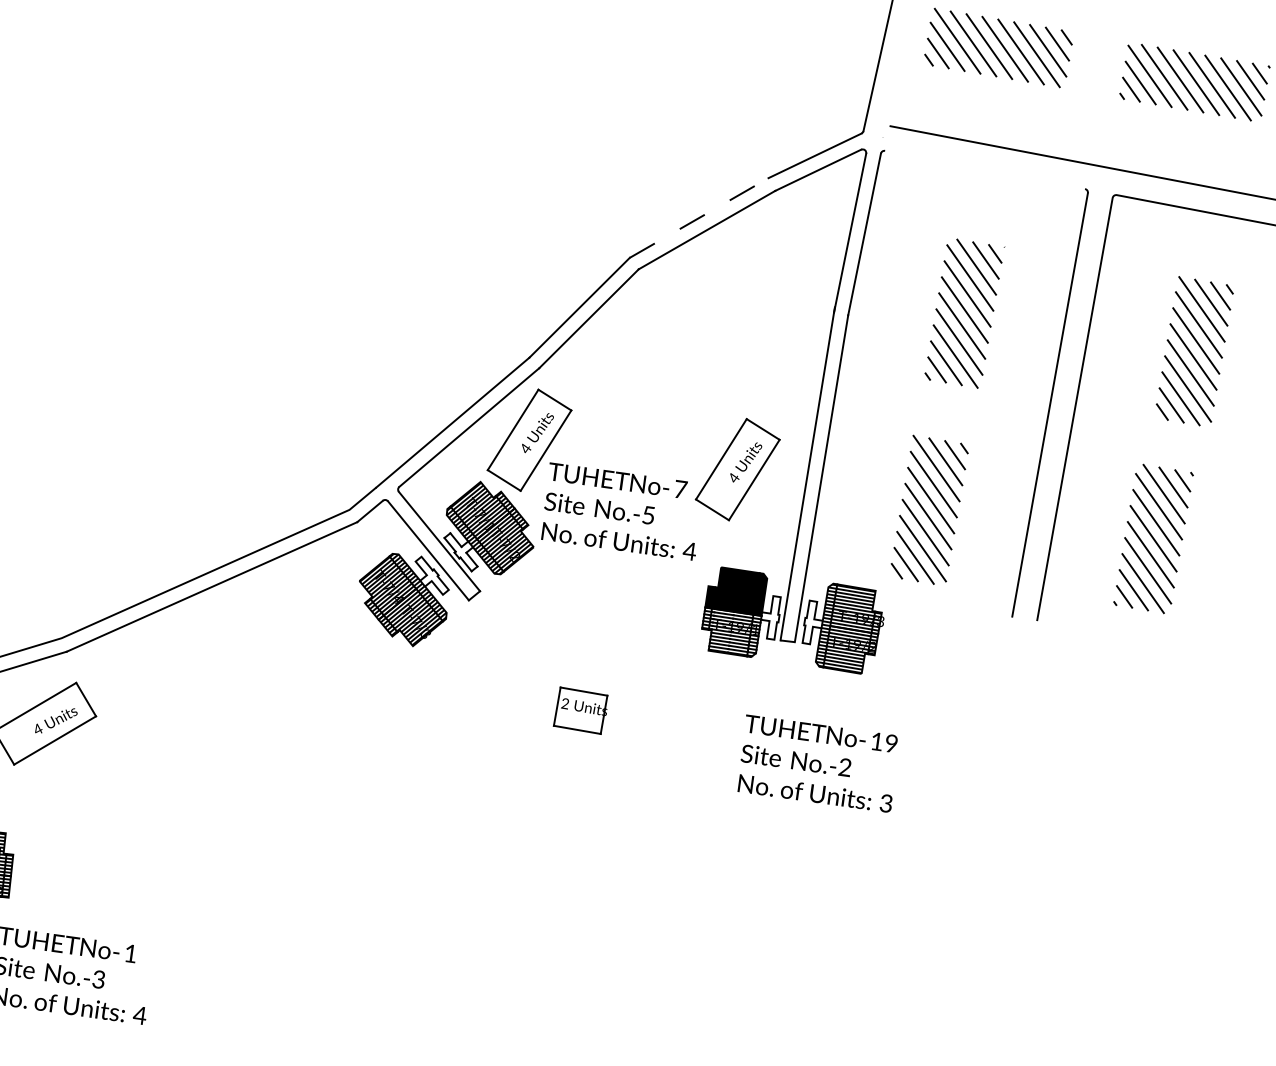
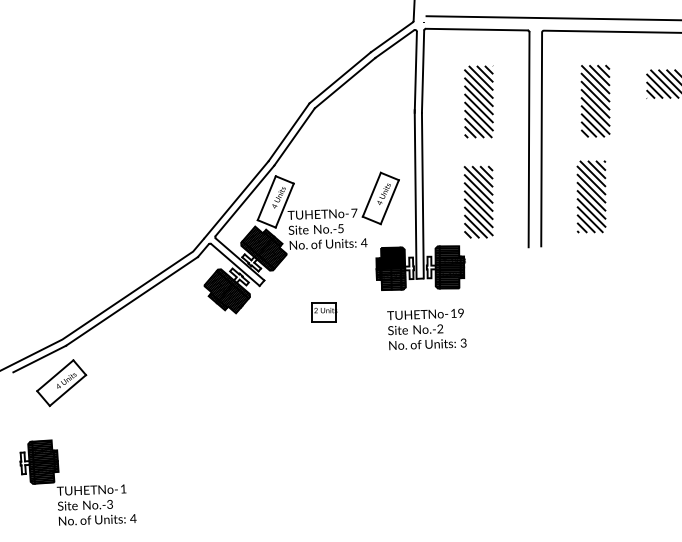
line: (984, 169) -> (476, 29), added
line: (699, 217) -> (340, 77), dashed -> solid
part: (581, 710) -> (324, 312), moved
text: (817, 763) -> (426, 329), moved

